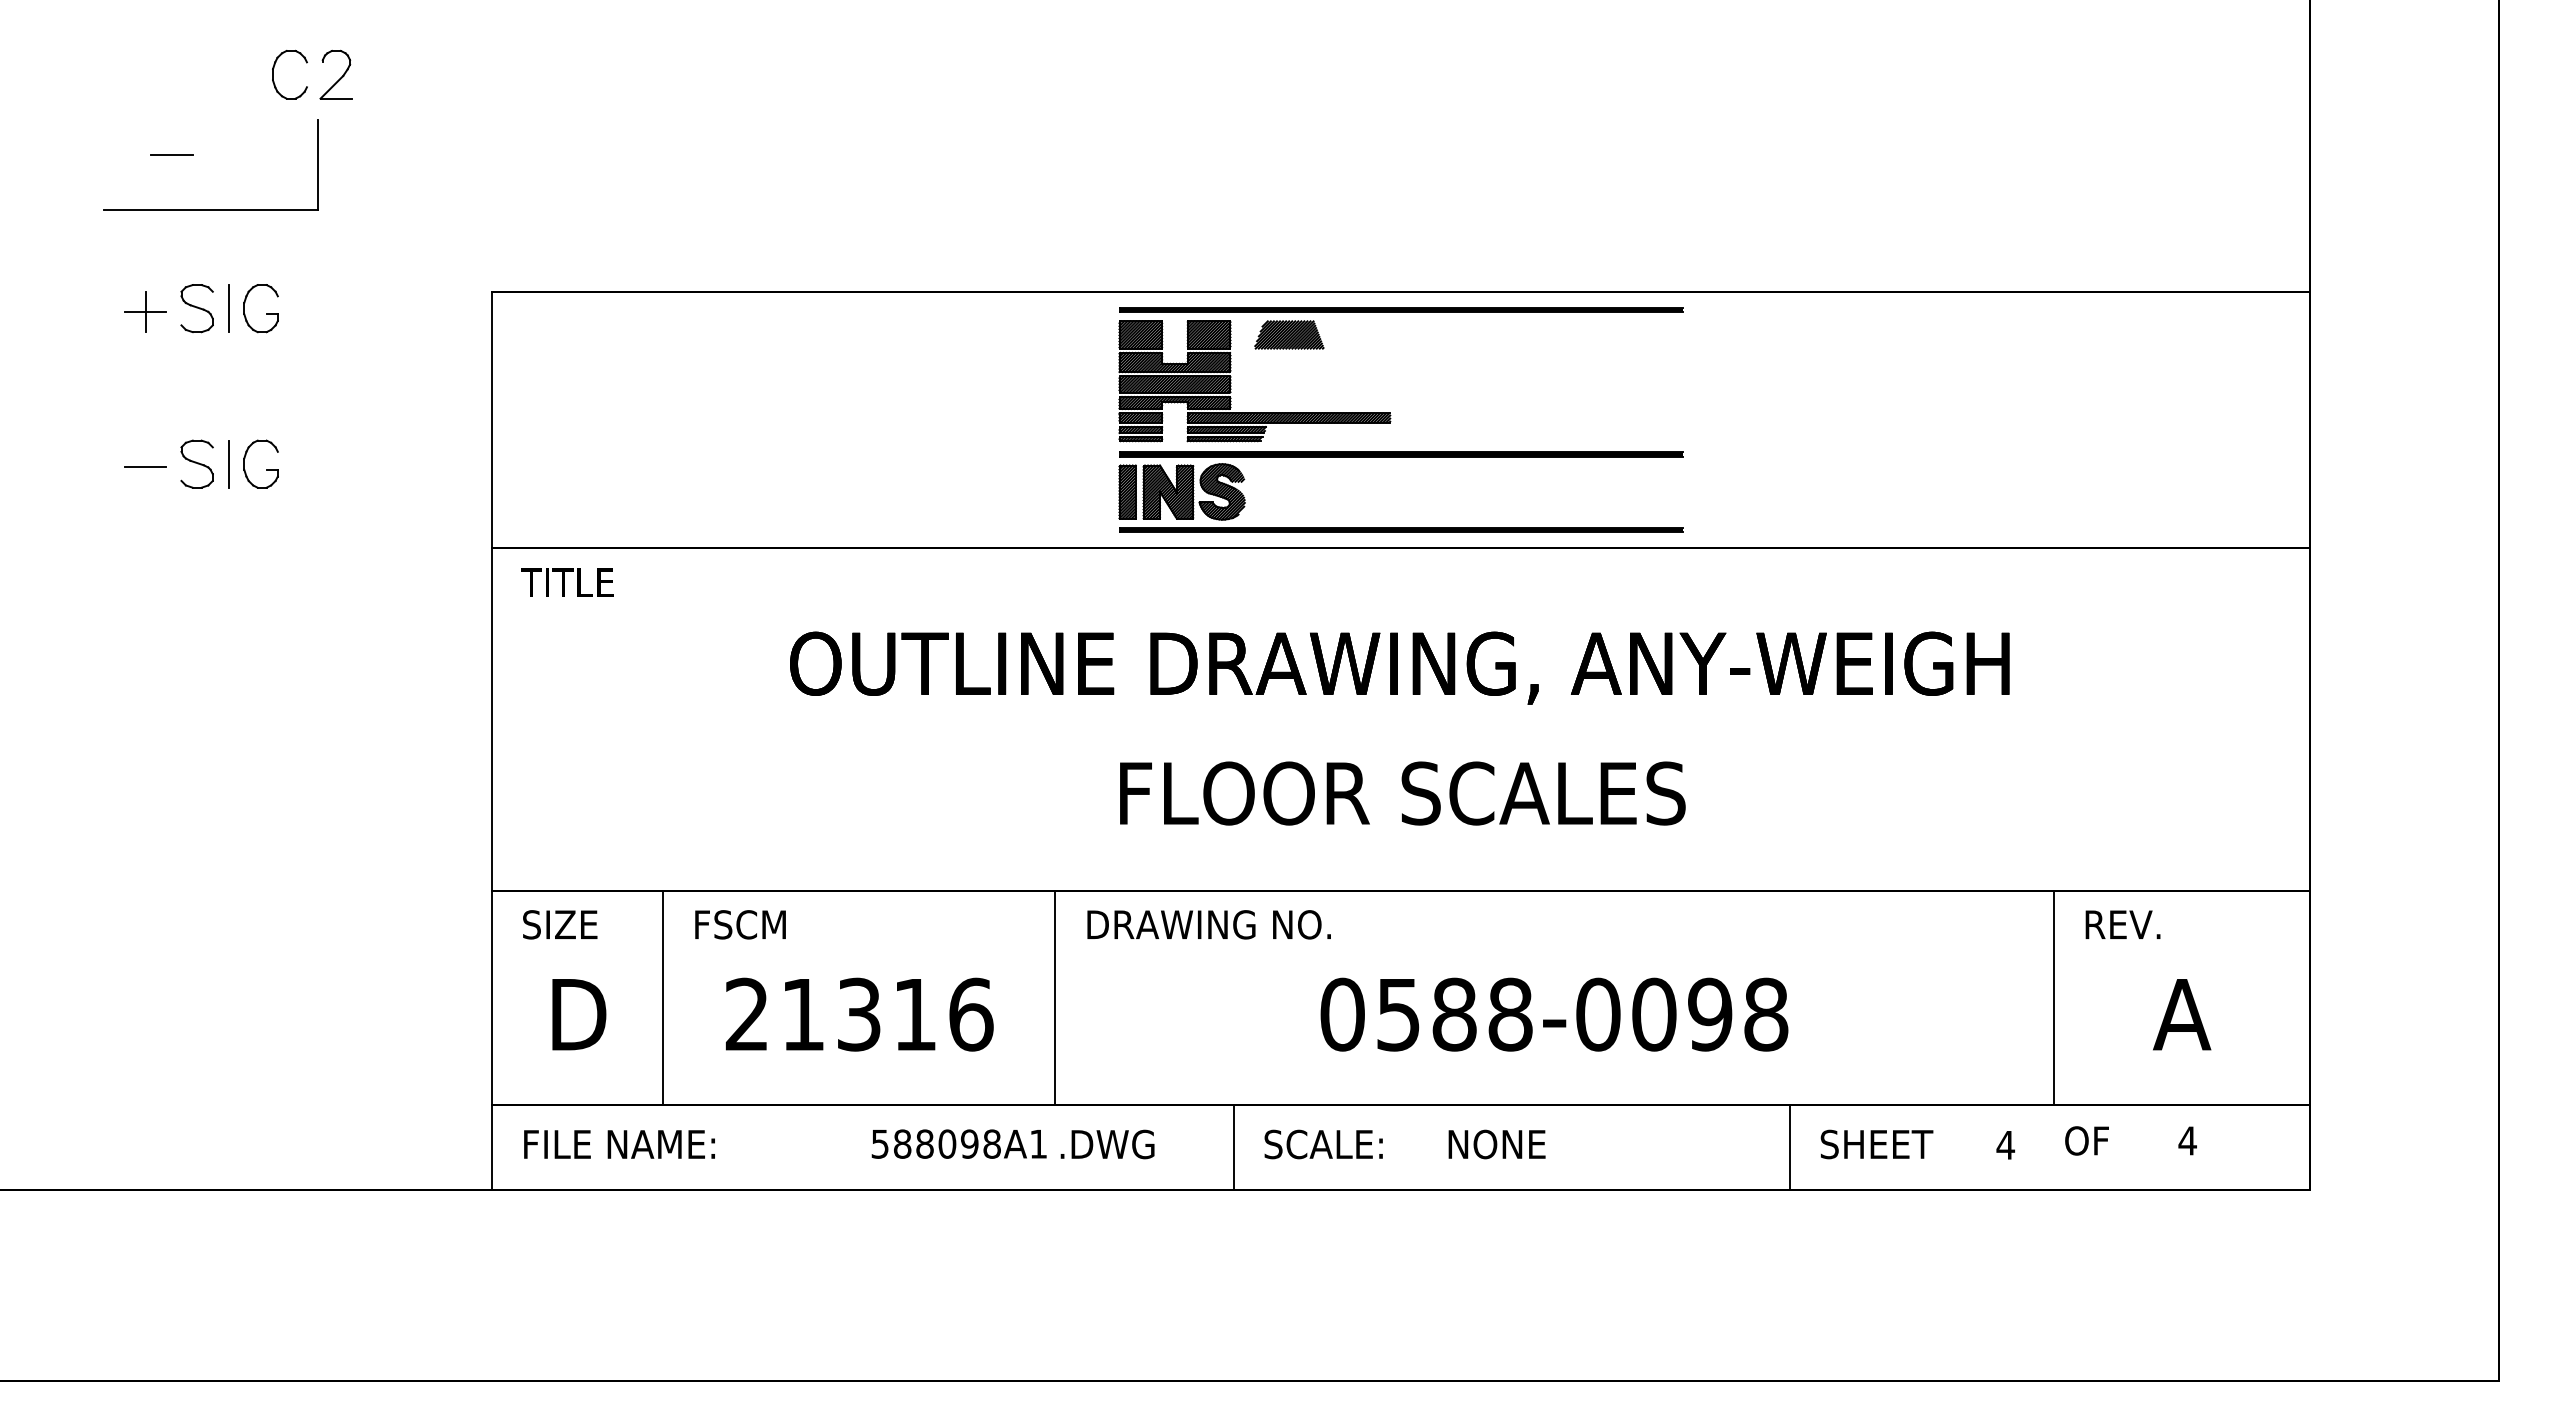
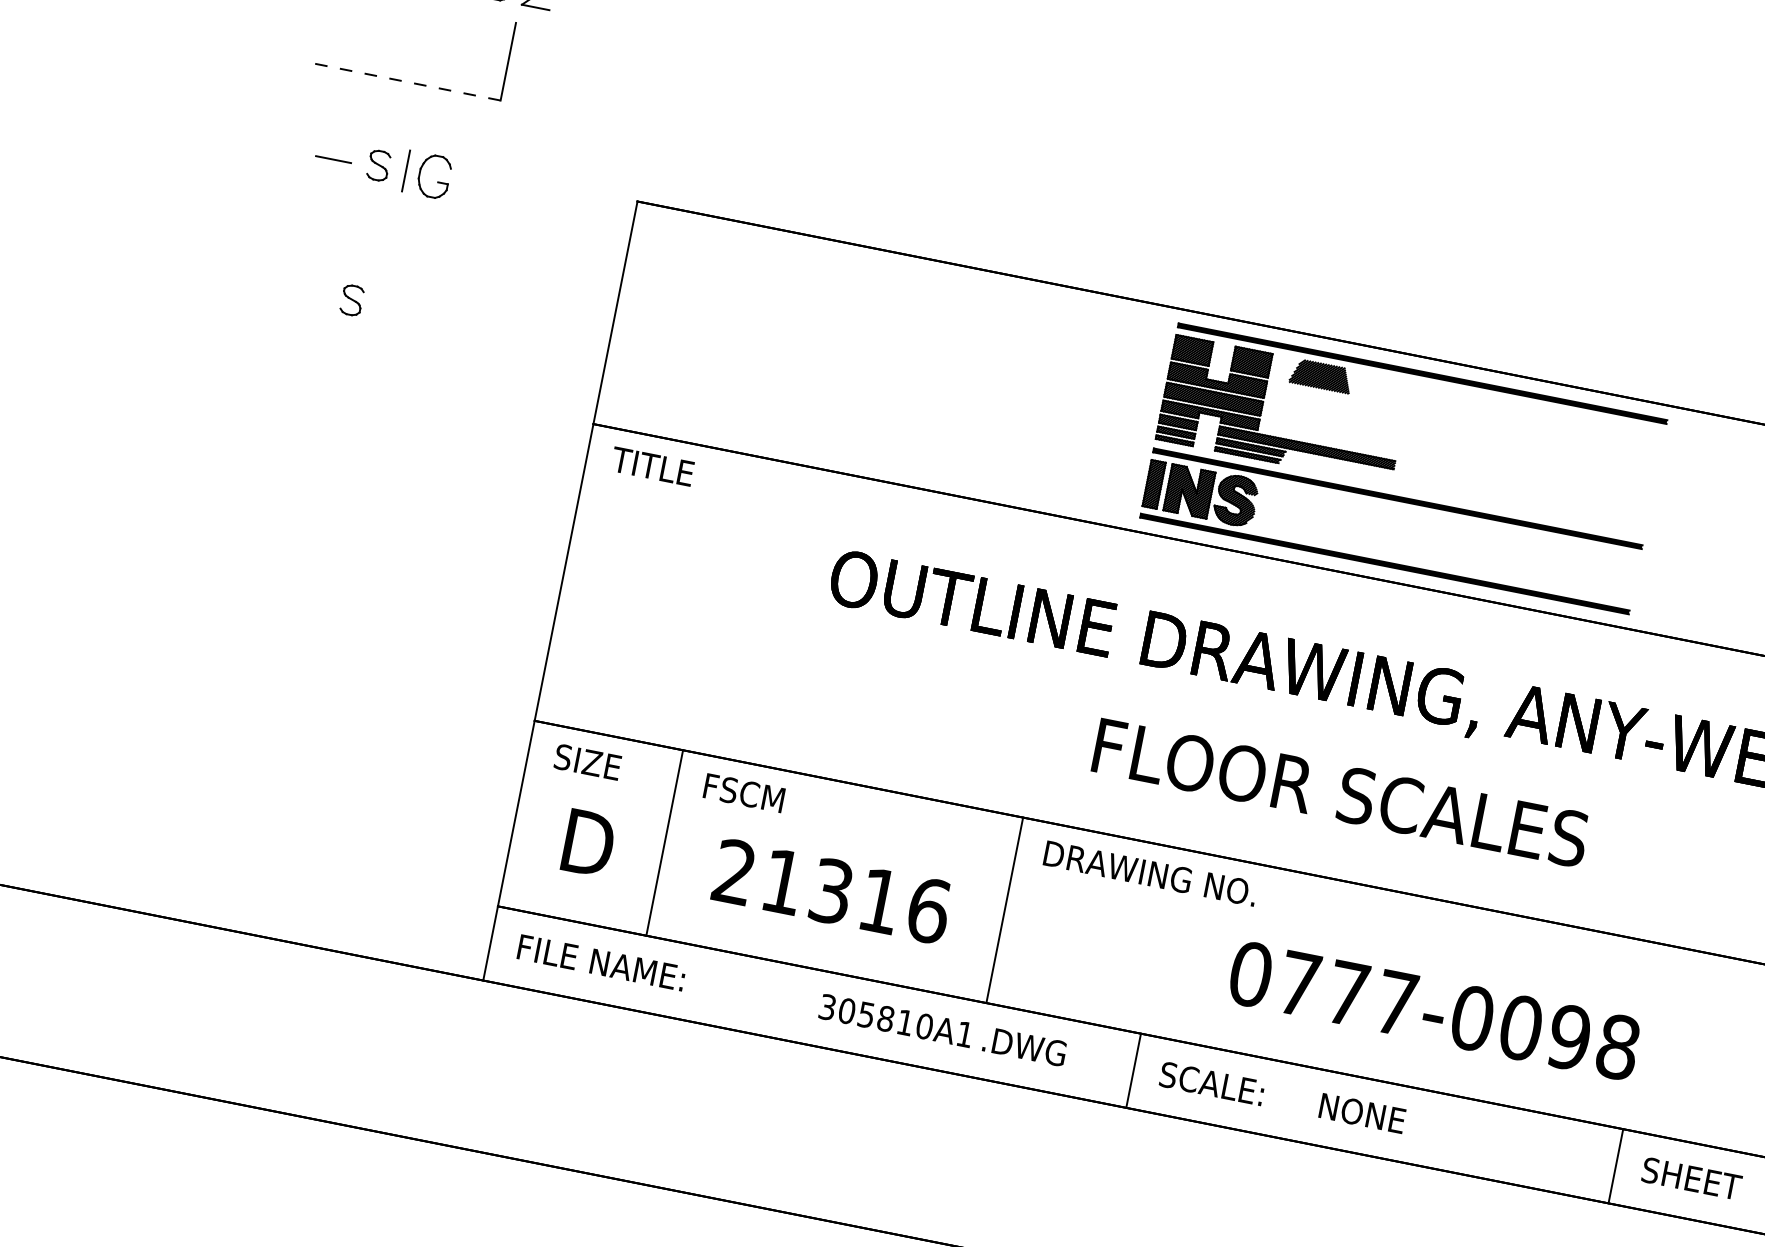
line: (171, 155) -> (382, 28), removed
line: (211, 209) -> (408, 82), solid -> dashed
part: (196, 308) -> (378, 165), size x0.7
line: (145, 311) -> (333, 159), removed
part: (196, 463) -> (351, 299), size x0.7
line: (228, 463) -> (379, 305), removed
line: (145, 467) -> (306, 294), removed
part: (266, 469) -> (411, 317), removed
text: (1454, 1014) -> (1347, 993), 0588-0098 -> 0777-0098
text: (936, 1143) -> (876, 1016), 588098A1 -> 305810A1

